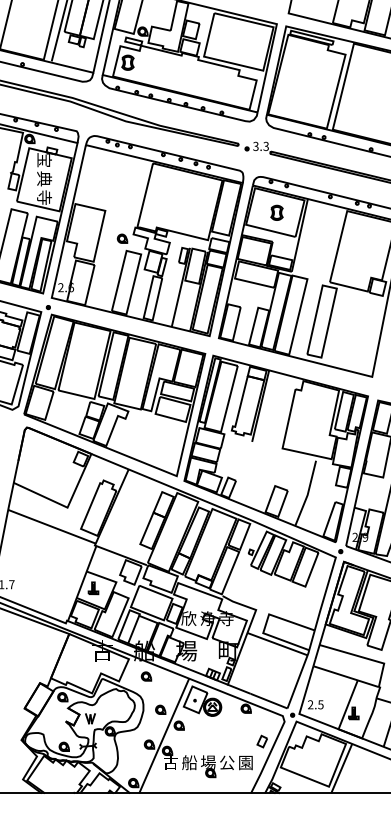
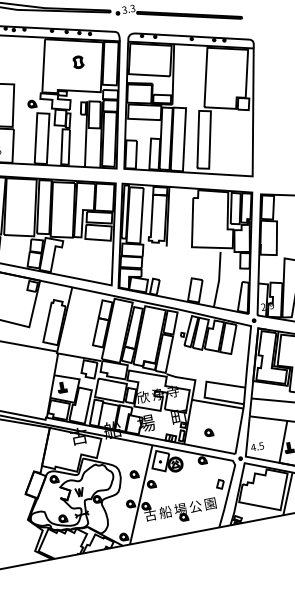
part: (276, 212) -> (77, 62), moved
part: (146, 676) -> (209, 432), moved
text: (310, 704) -> (253, 447), 2.5 -> 4.5

